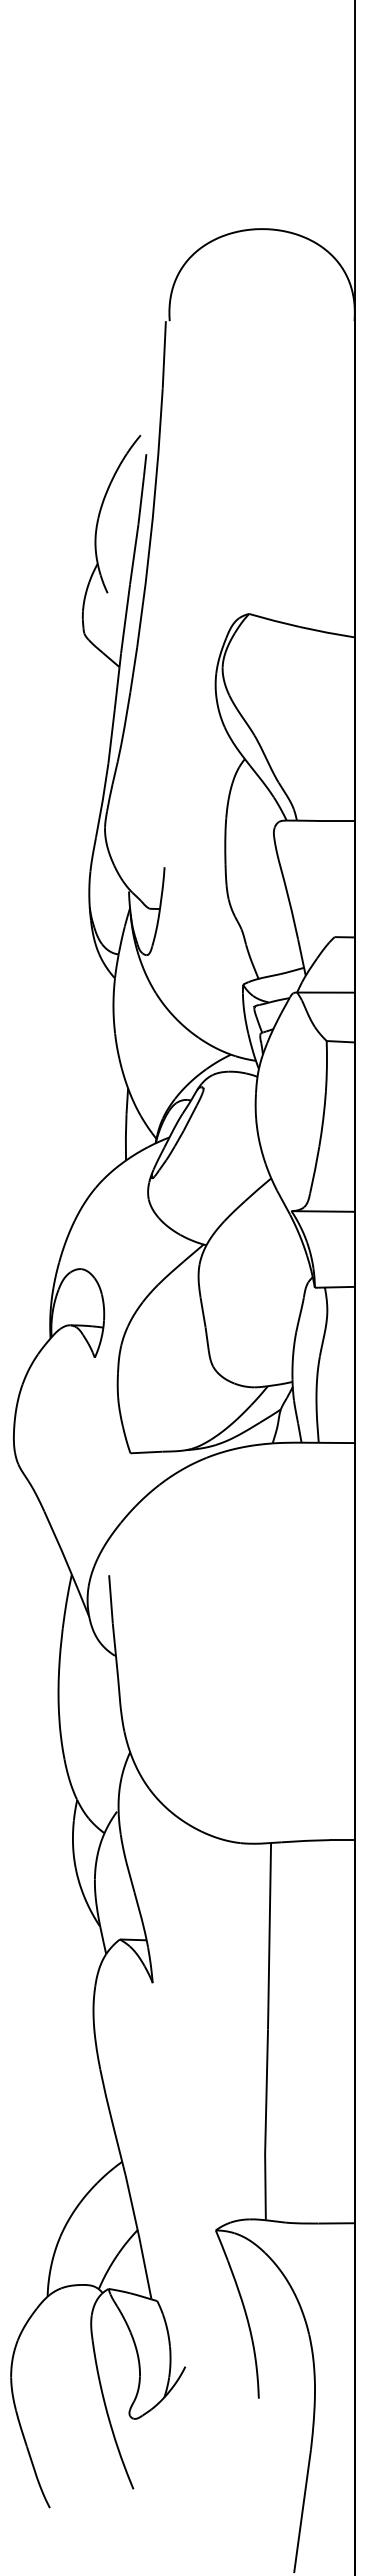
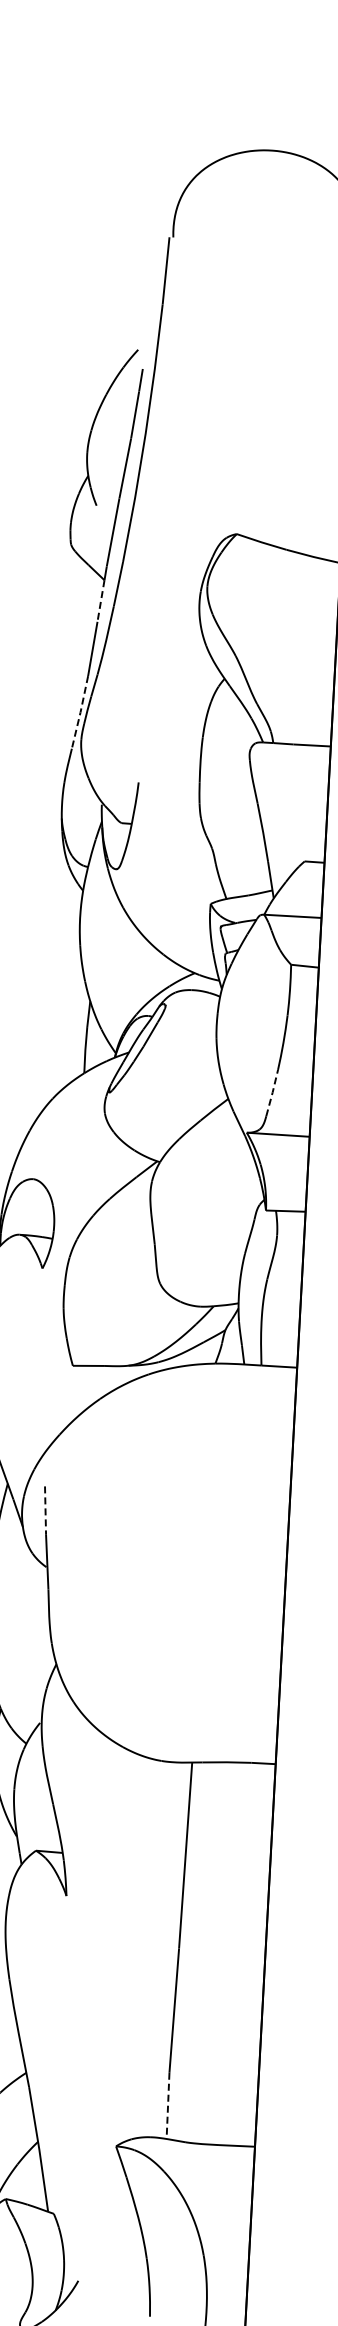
line: (117, 688) -> (101, 601), solid -> dashed
line: (102, 800) -> (80, 712), solid -> dashed
line: (315, 1169) -> (273, 1092), solid -> dashed
line: (111, 1599) -> (46, 1510), solid -> dashed
line: (265, 2186) -> (168, 2105), solid -> dashed

